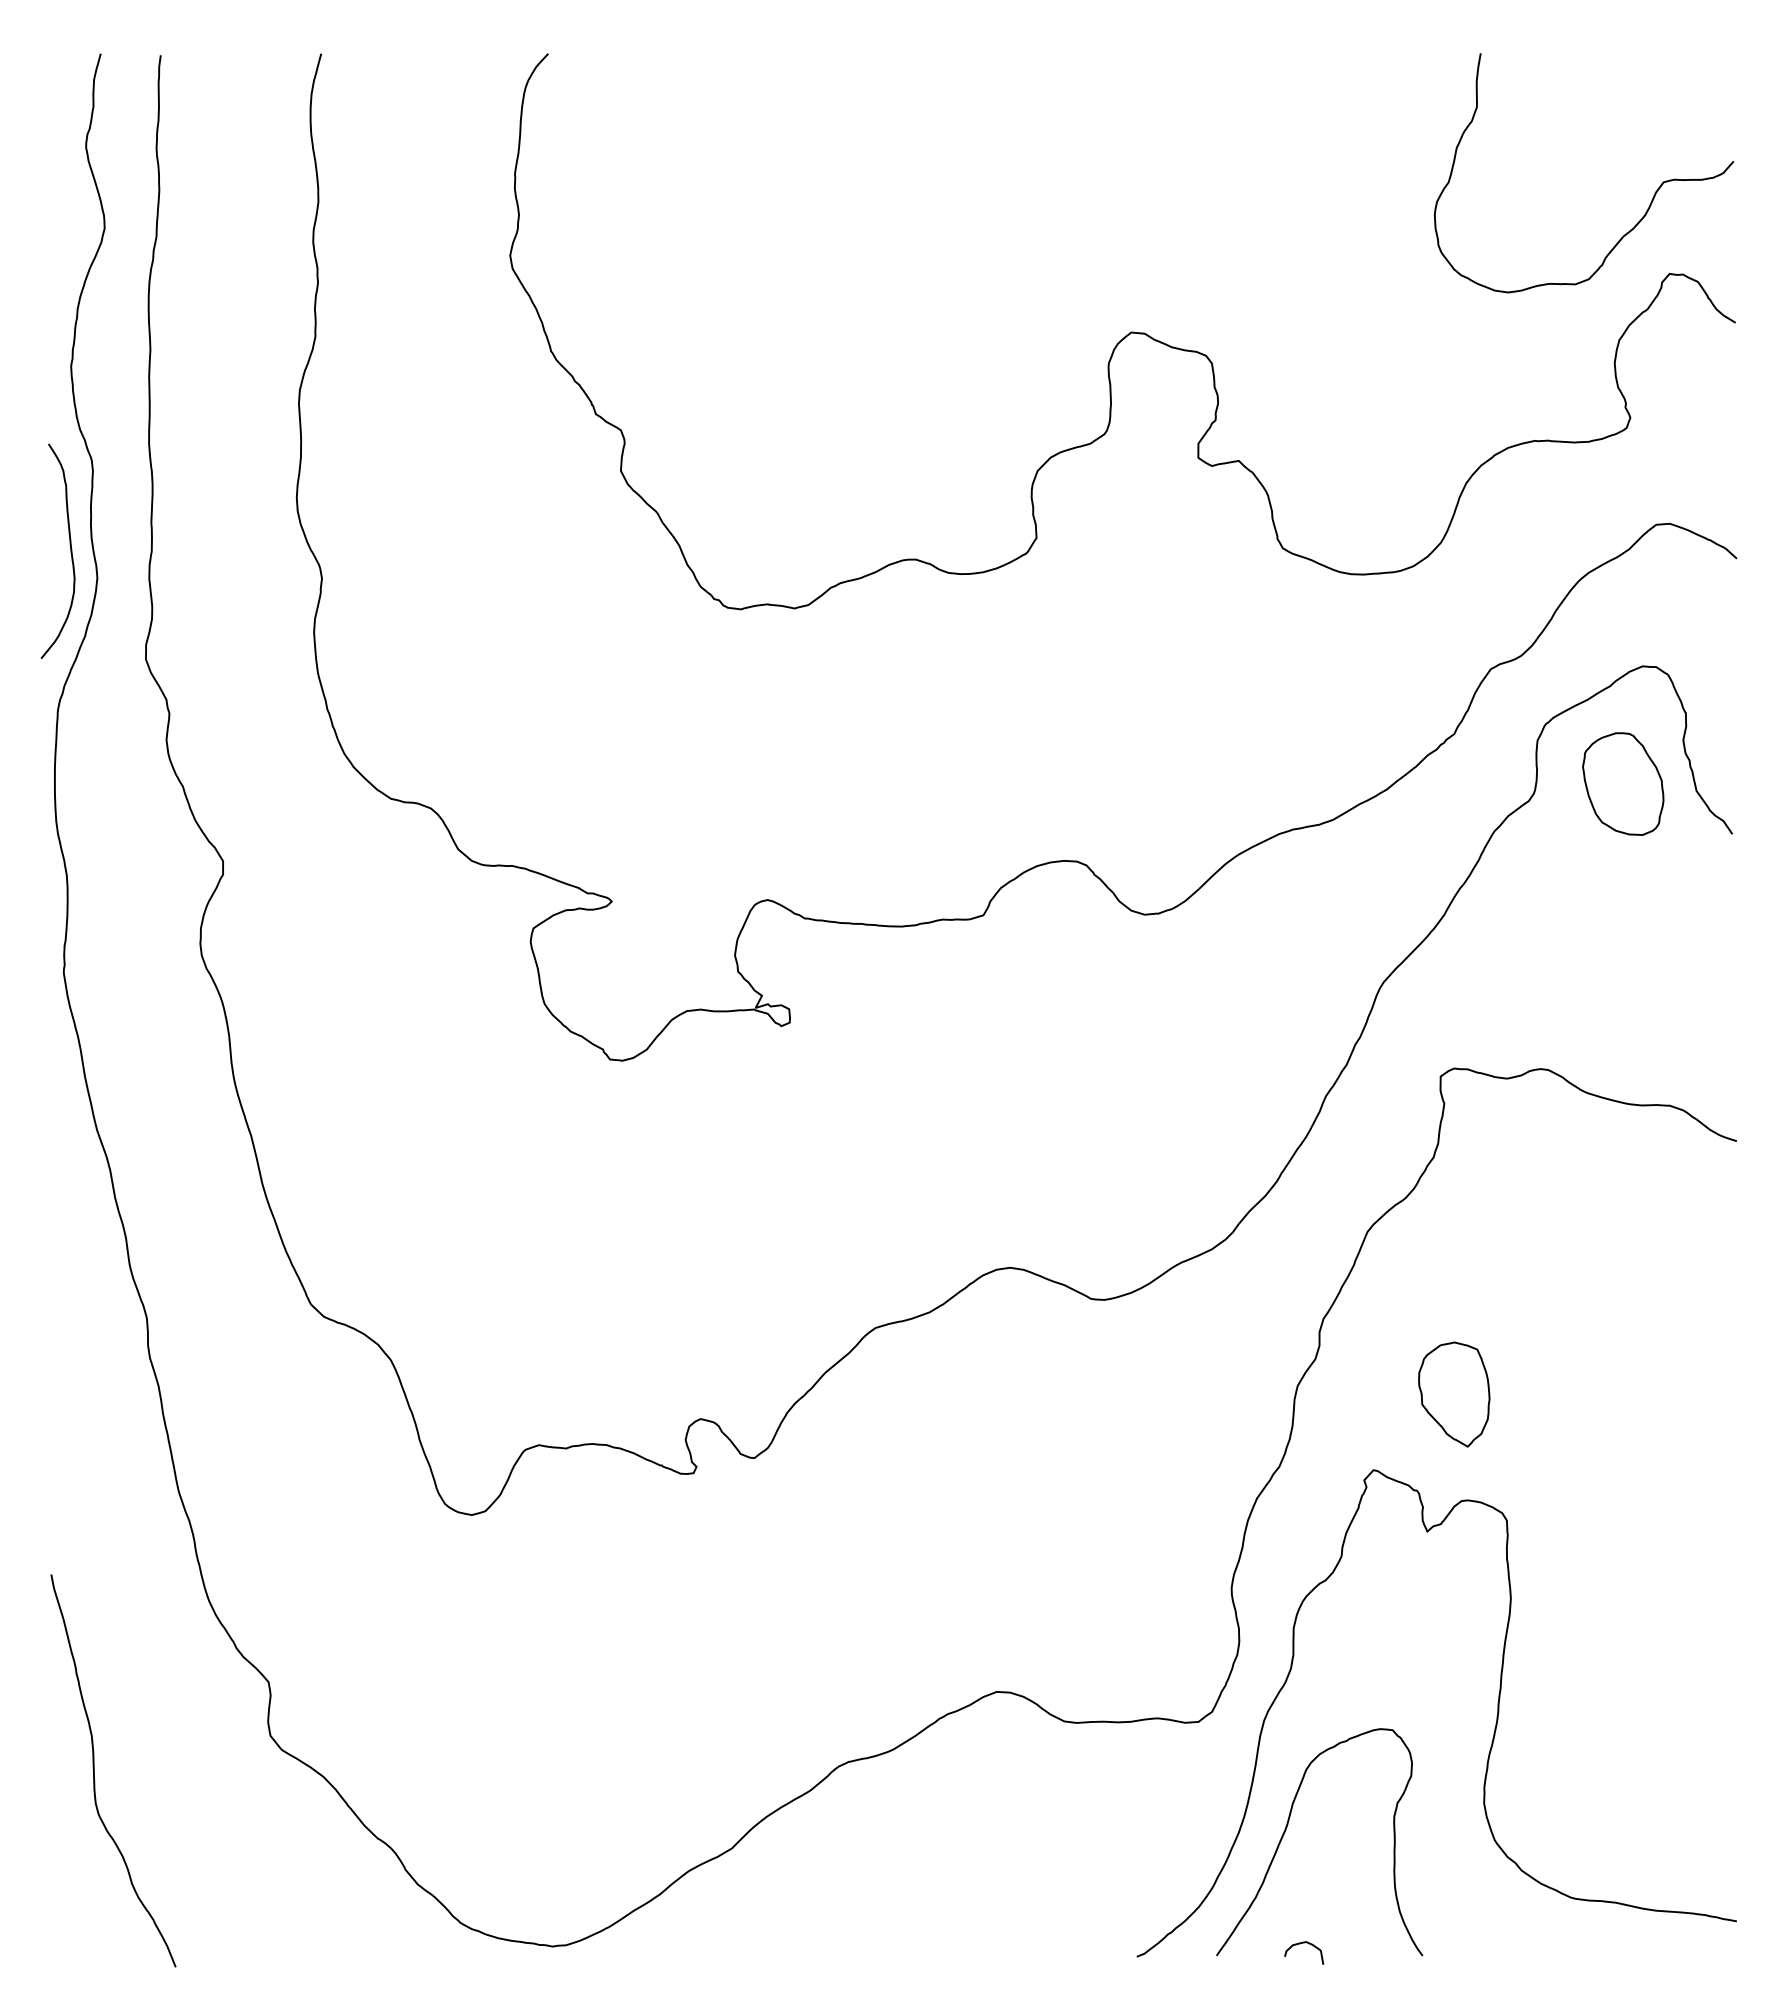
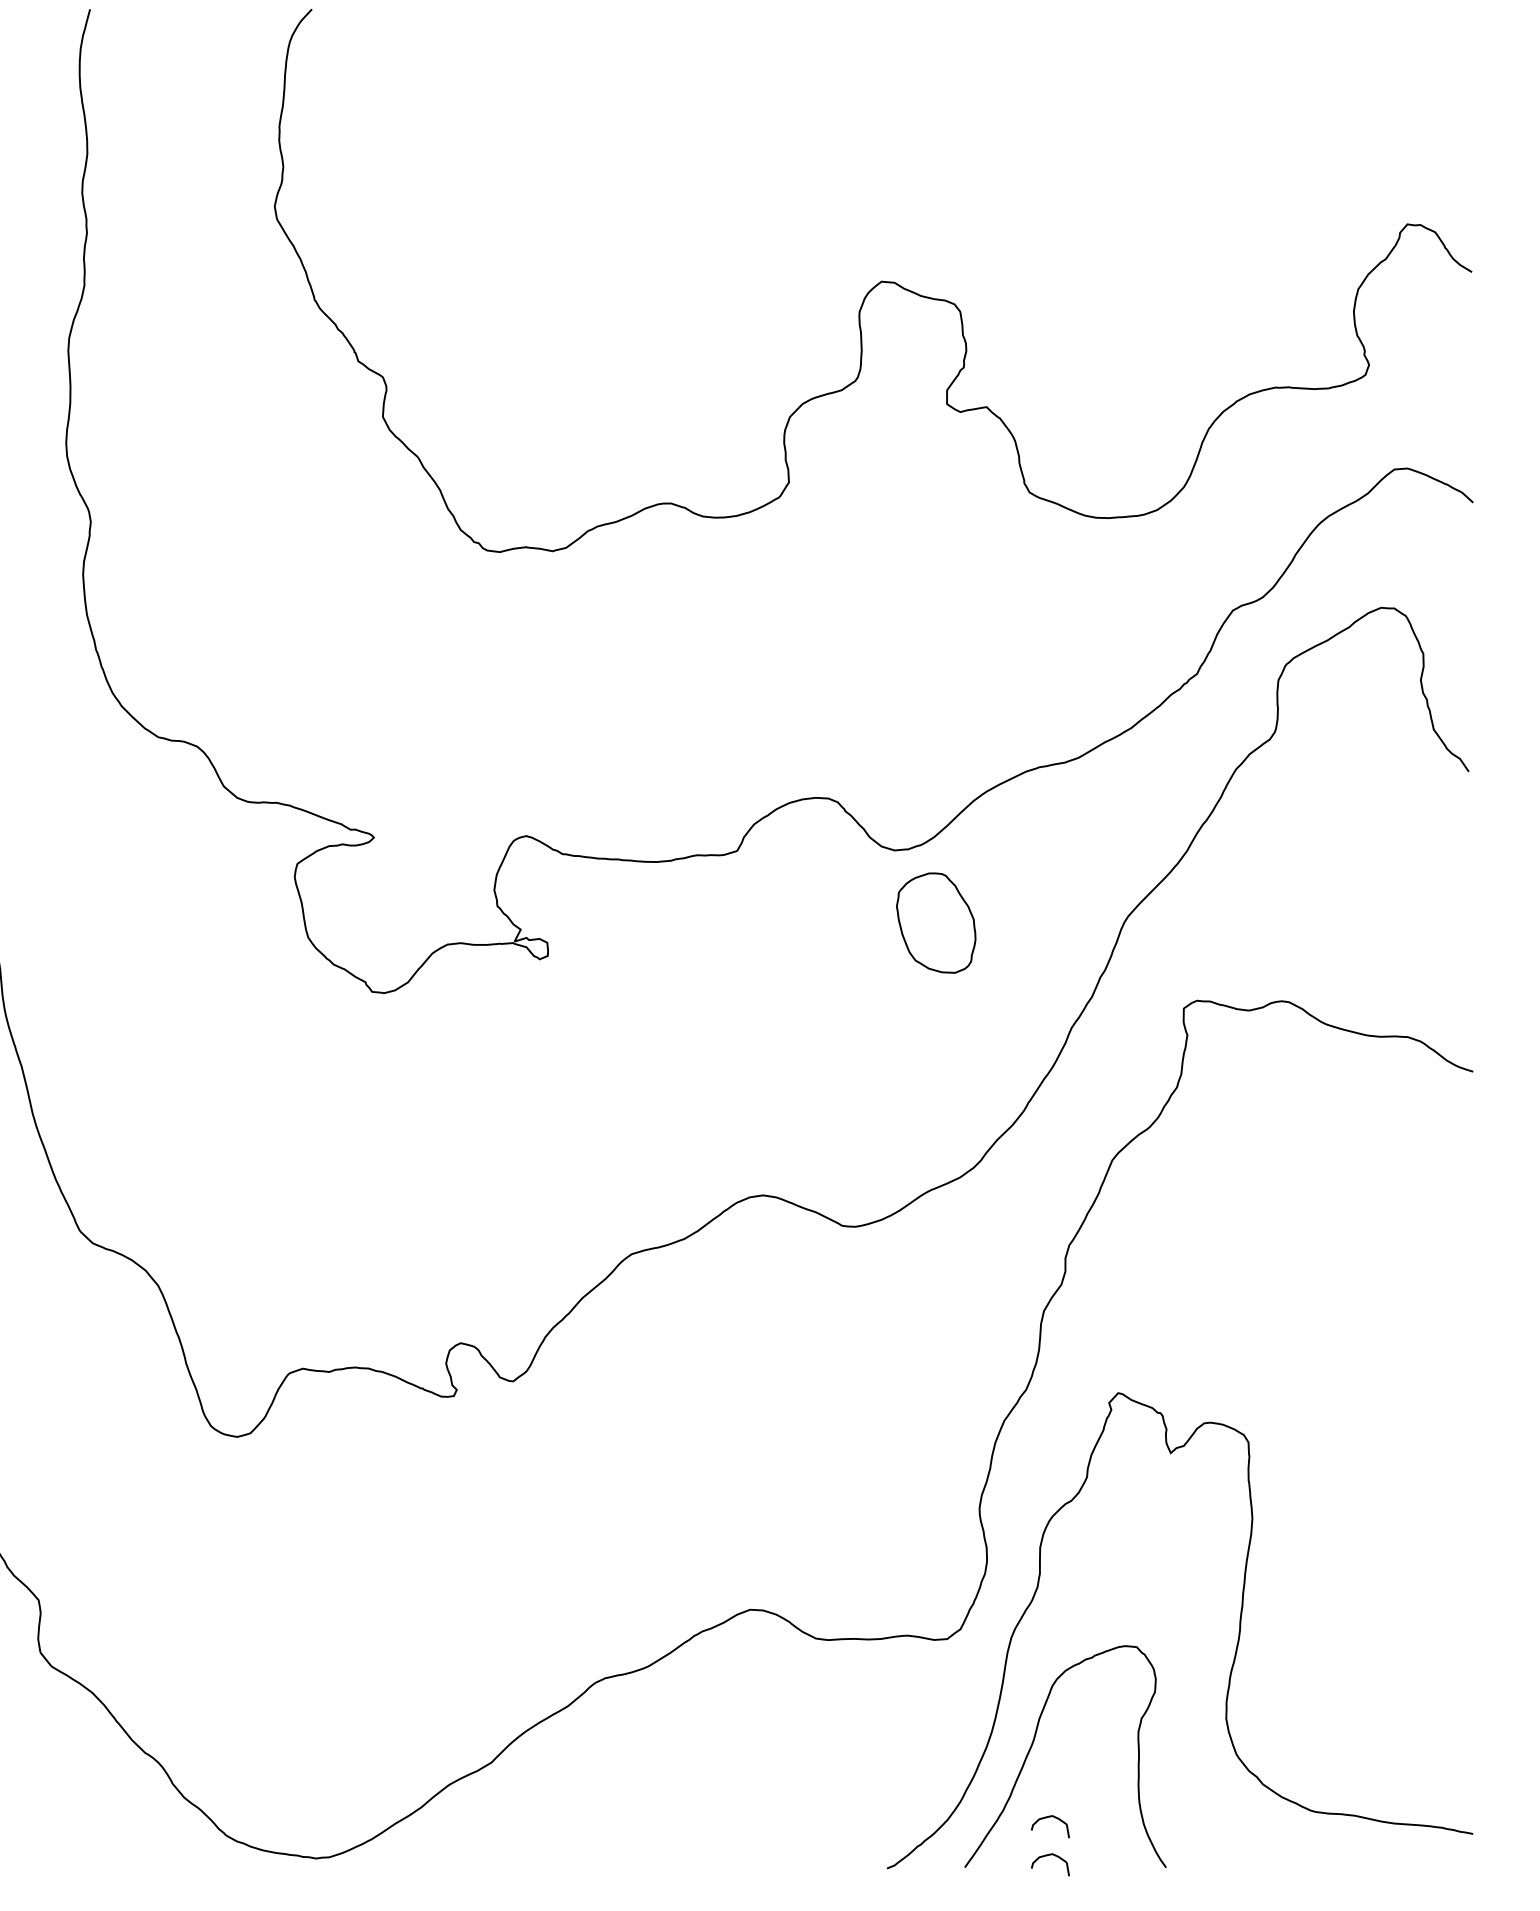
curve: (1635, 224) -> (1374, 176), removed
part: (1623, 783) -> (936, 922), moved
part: (1454, 1394) -> (1197, 1319), removed
curve: (1300, 1905) -> (1046, 1818), added

